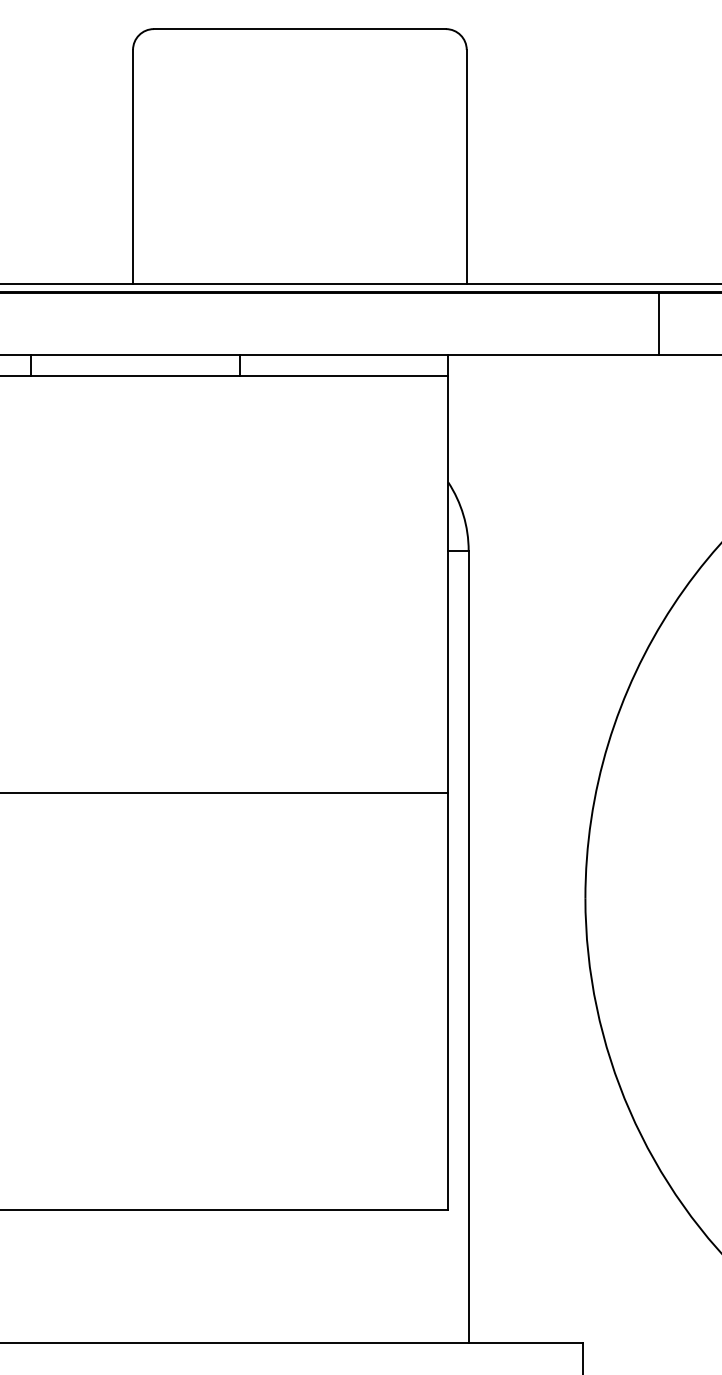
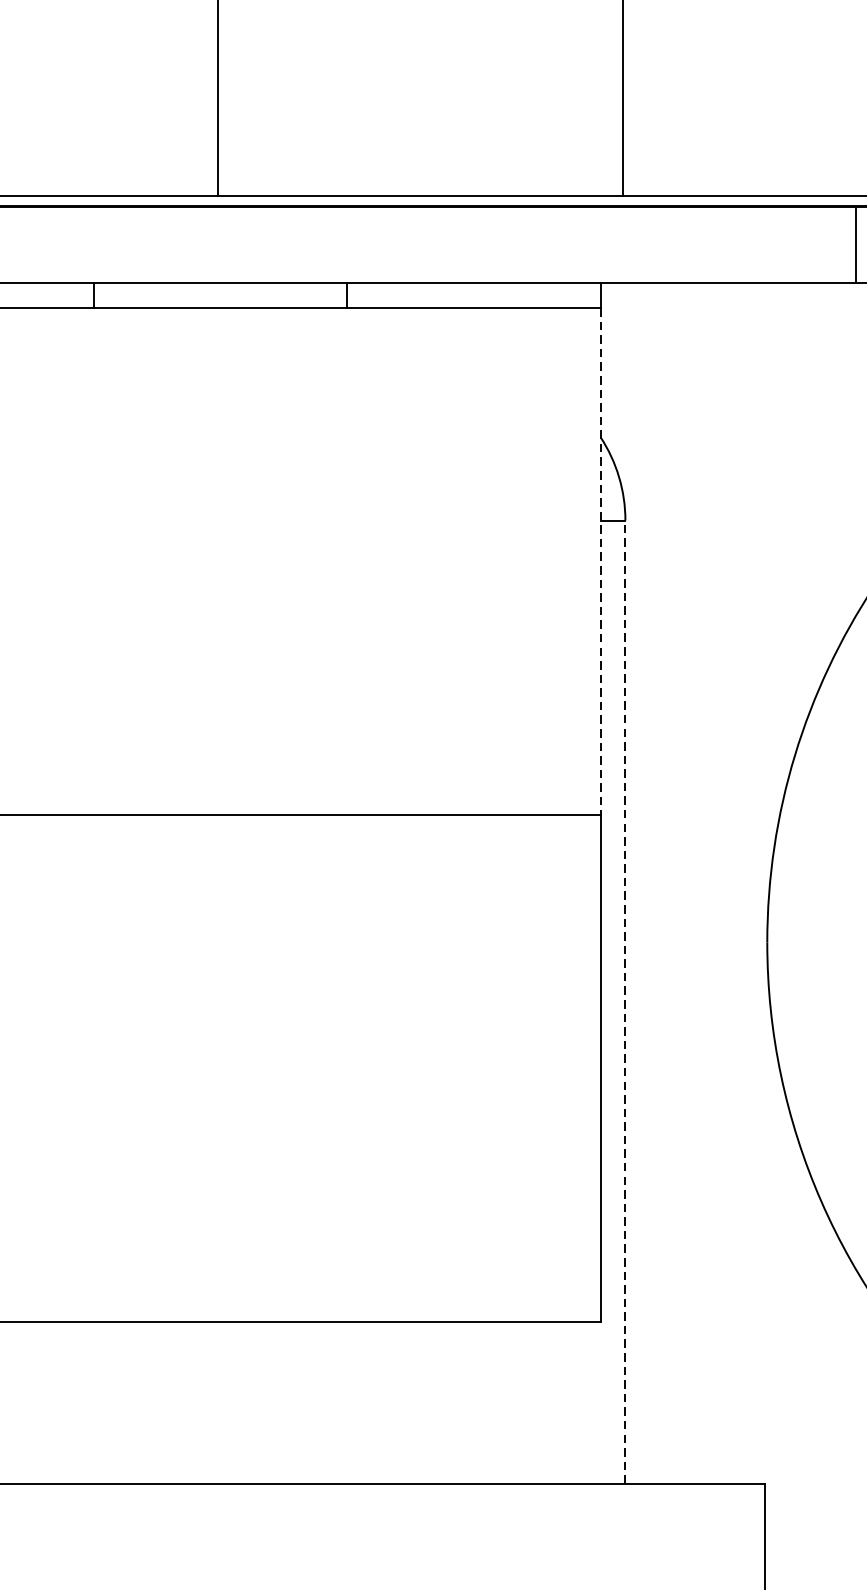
line: (448, 584) -> (600, 561), solid -> dashed
line: (468, 946) -> (625, 1001), solid -> dashed

